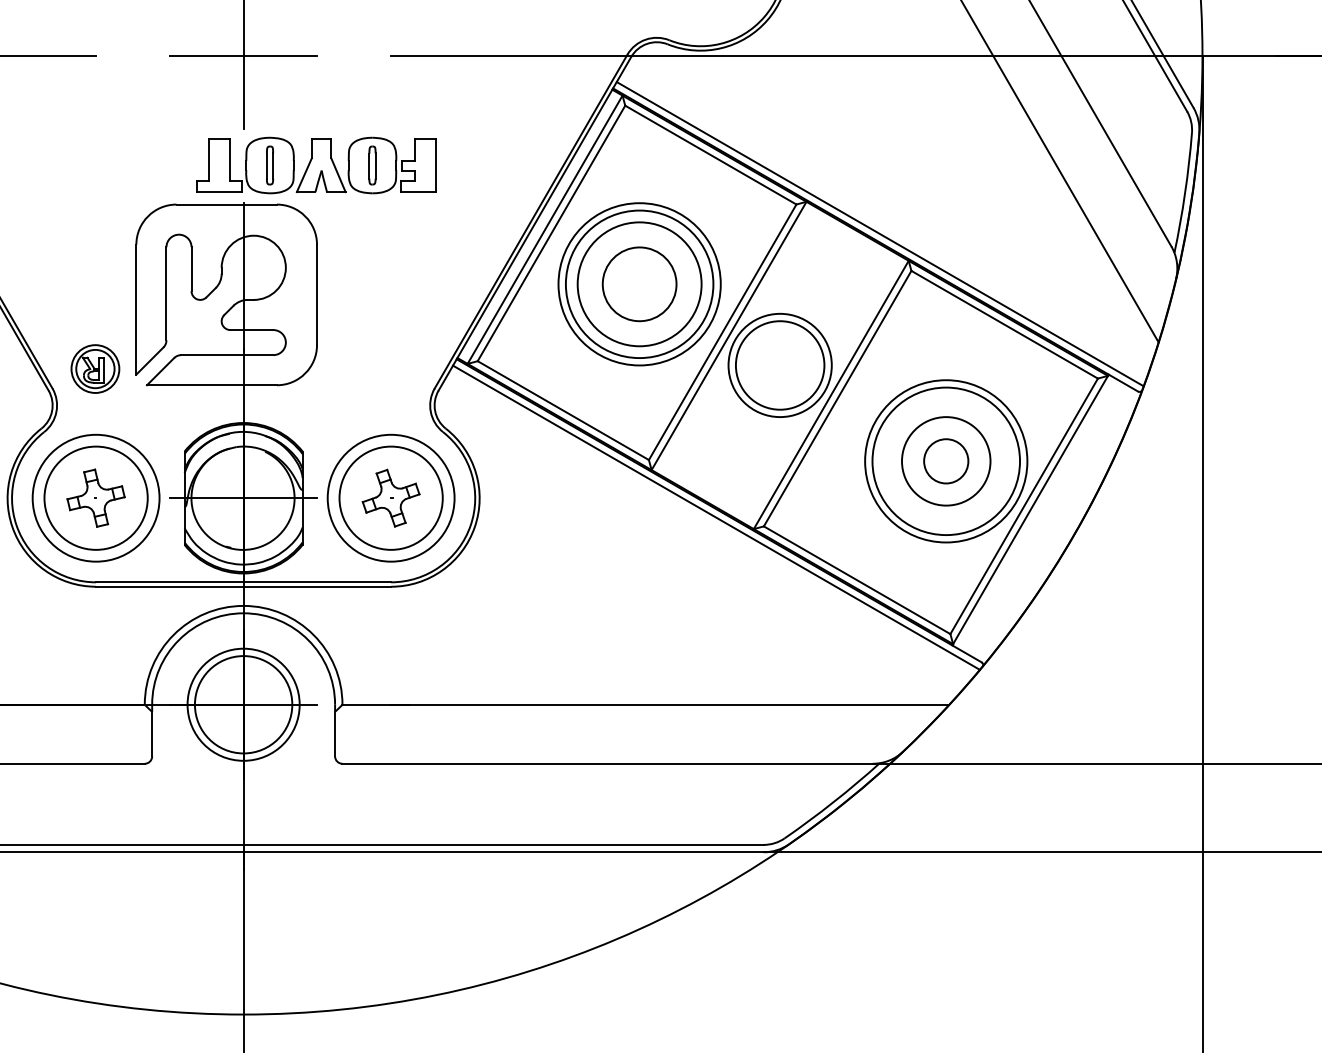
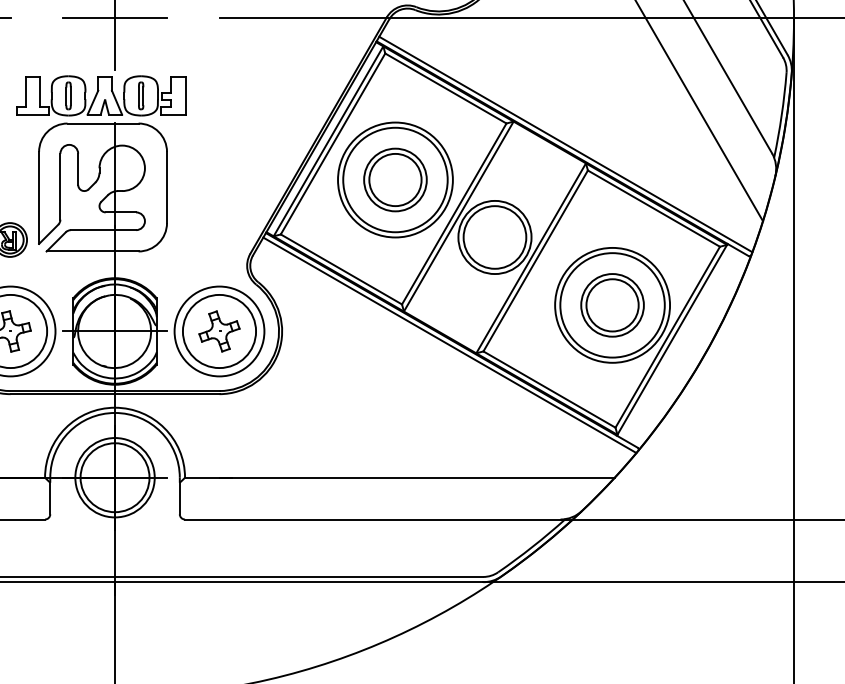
part: (316, 165) -> (101, 95), moved
circle: (639, 284) -> (395, 180), size x0.71
circle: (946, 461) -> (612, 305), size x1.67

